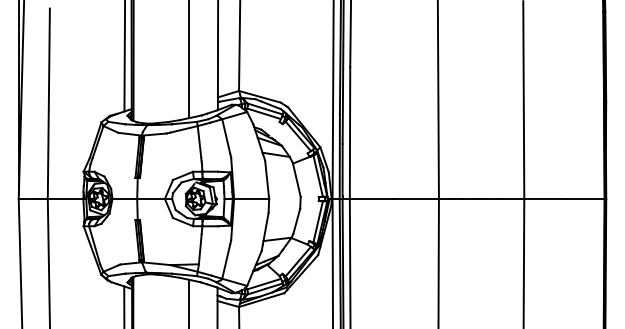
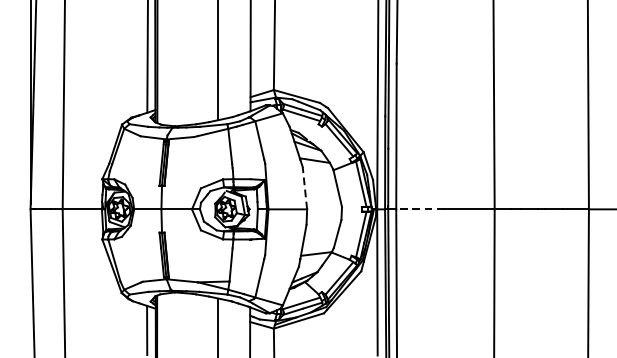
line: (267, 179) -> (305, 187), solid -> dashed
line: (371, 198) -> (420, 208), solid -> dashed

